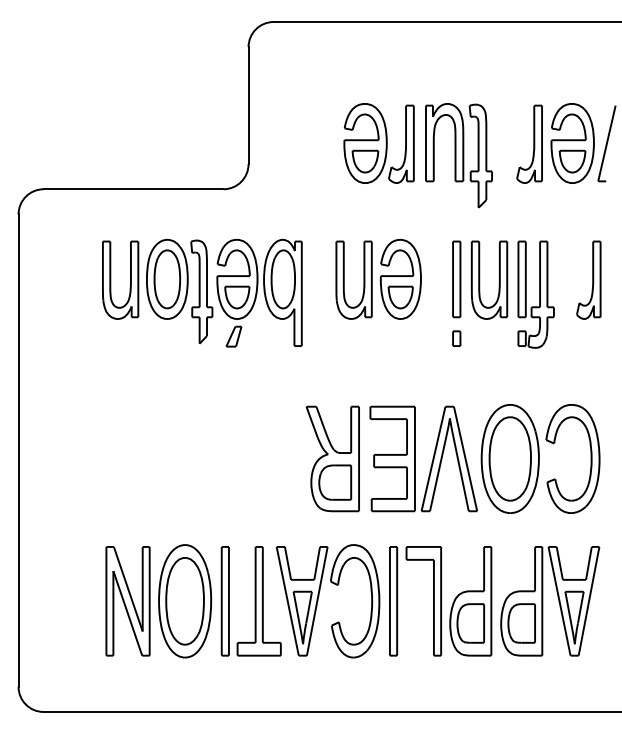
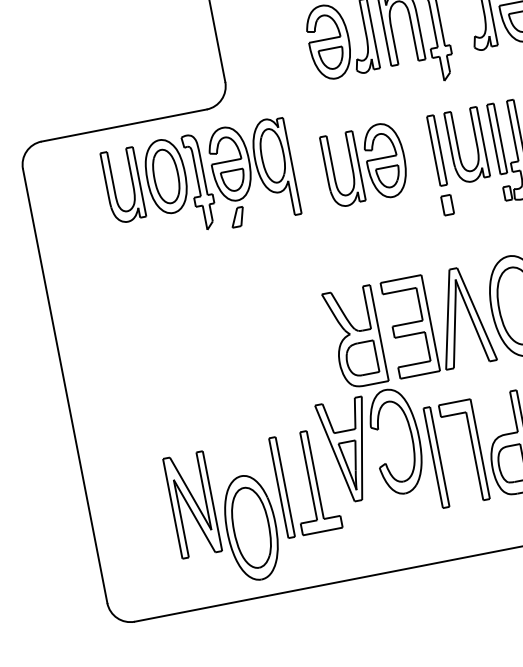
part: (202, 292) -> (200, 182), moved
part: (456, 338) -> (447, 204), size x1.4
part: (185, 601) -> (251, 527), moved
part: (318, 601) -> (363, 448), moved

